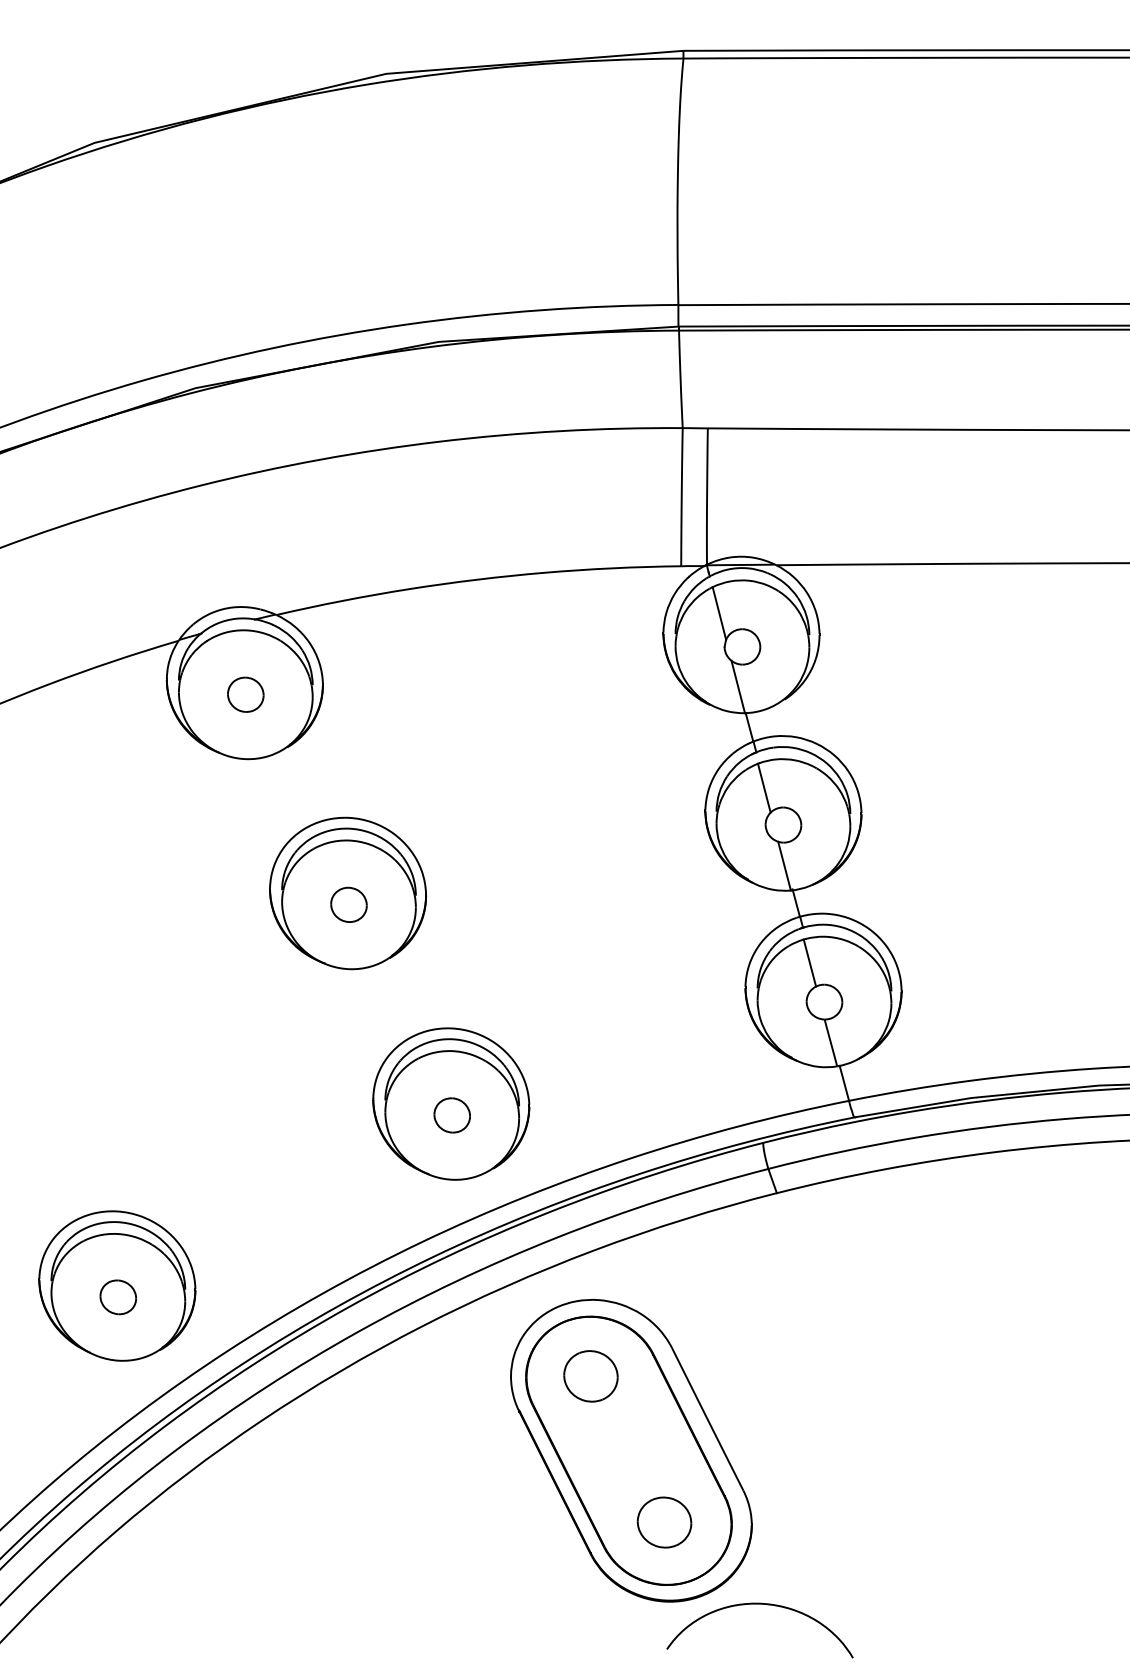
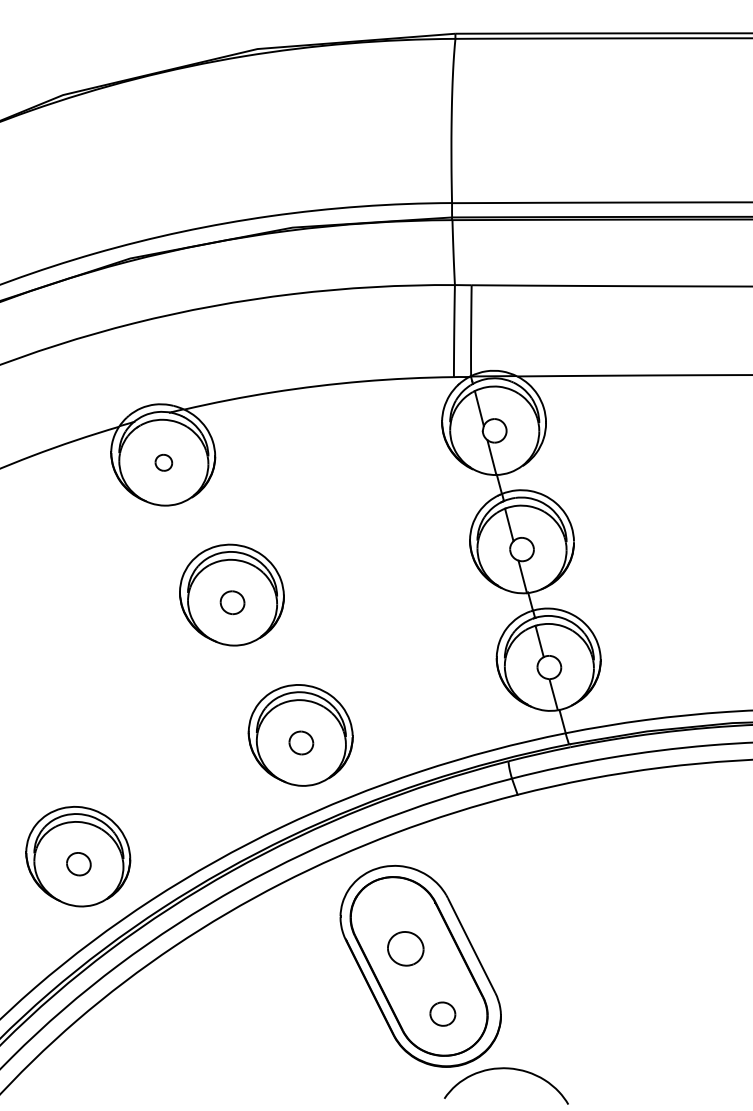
part: (245, 694) -> (163, 462), size x0.7
part: (590, 1375) -> (405, 948), moved
part: (664, 1521) -> (442, 1013), size x0.7

